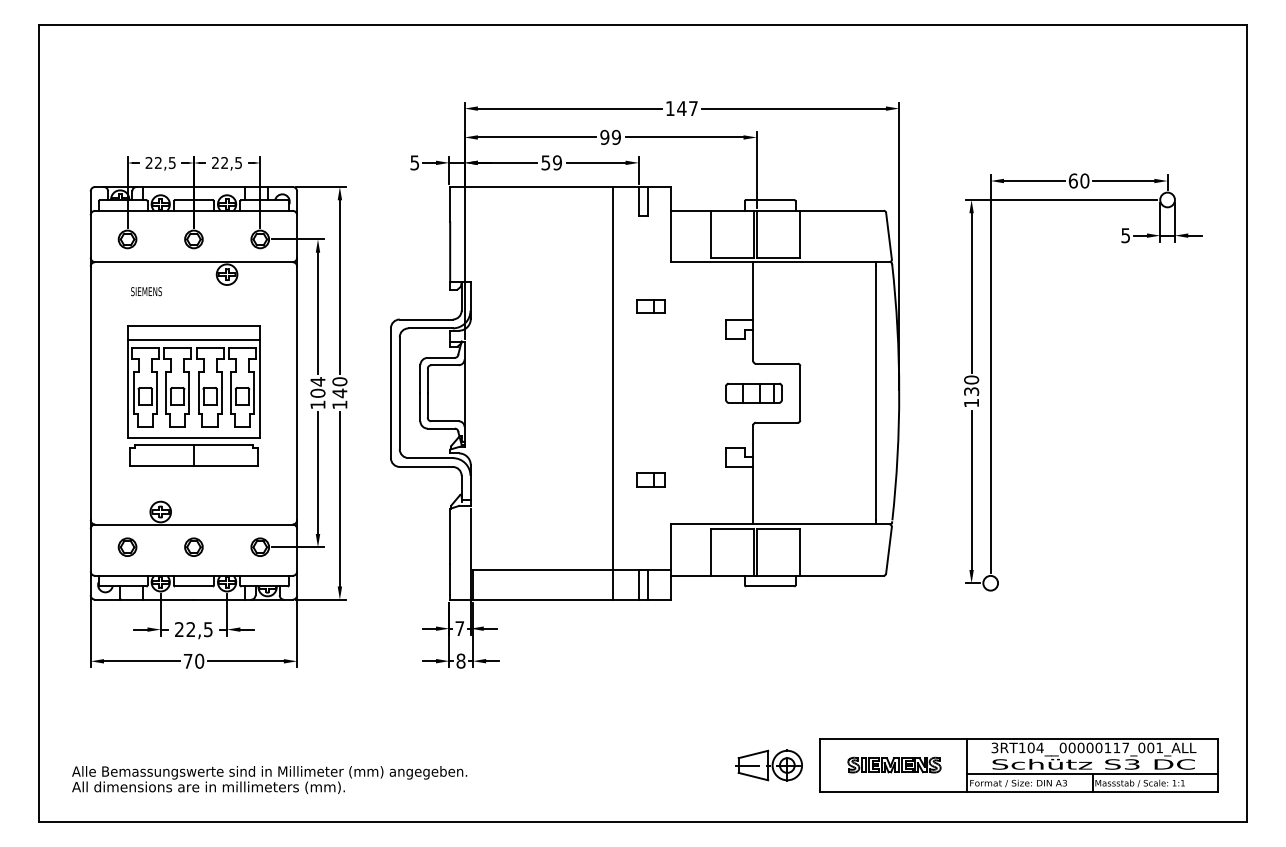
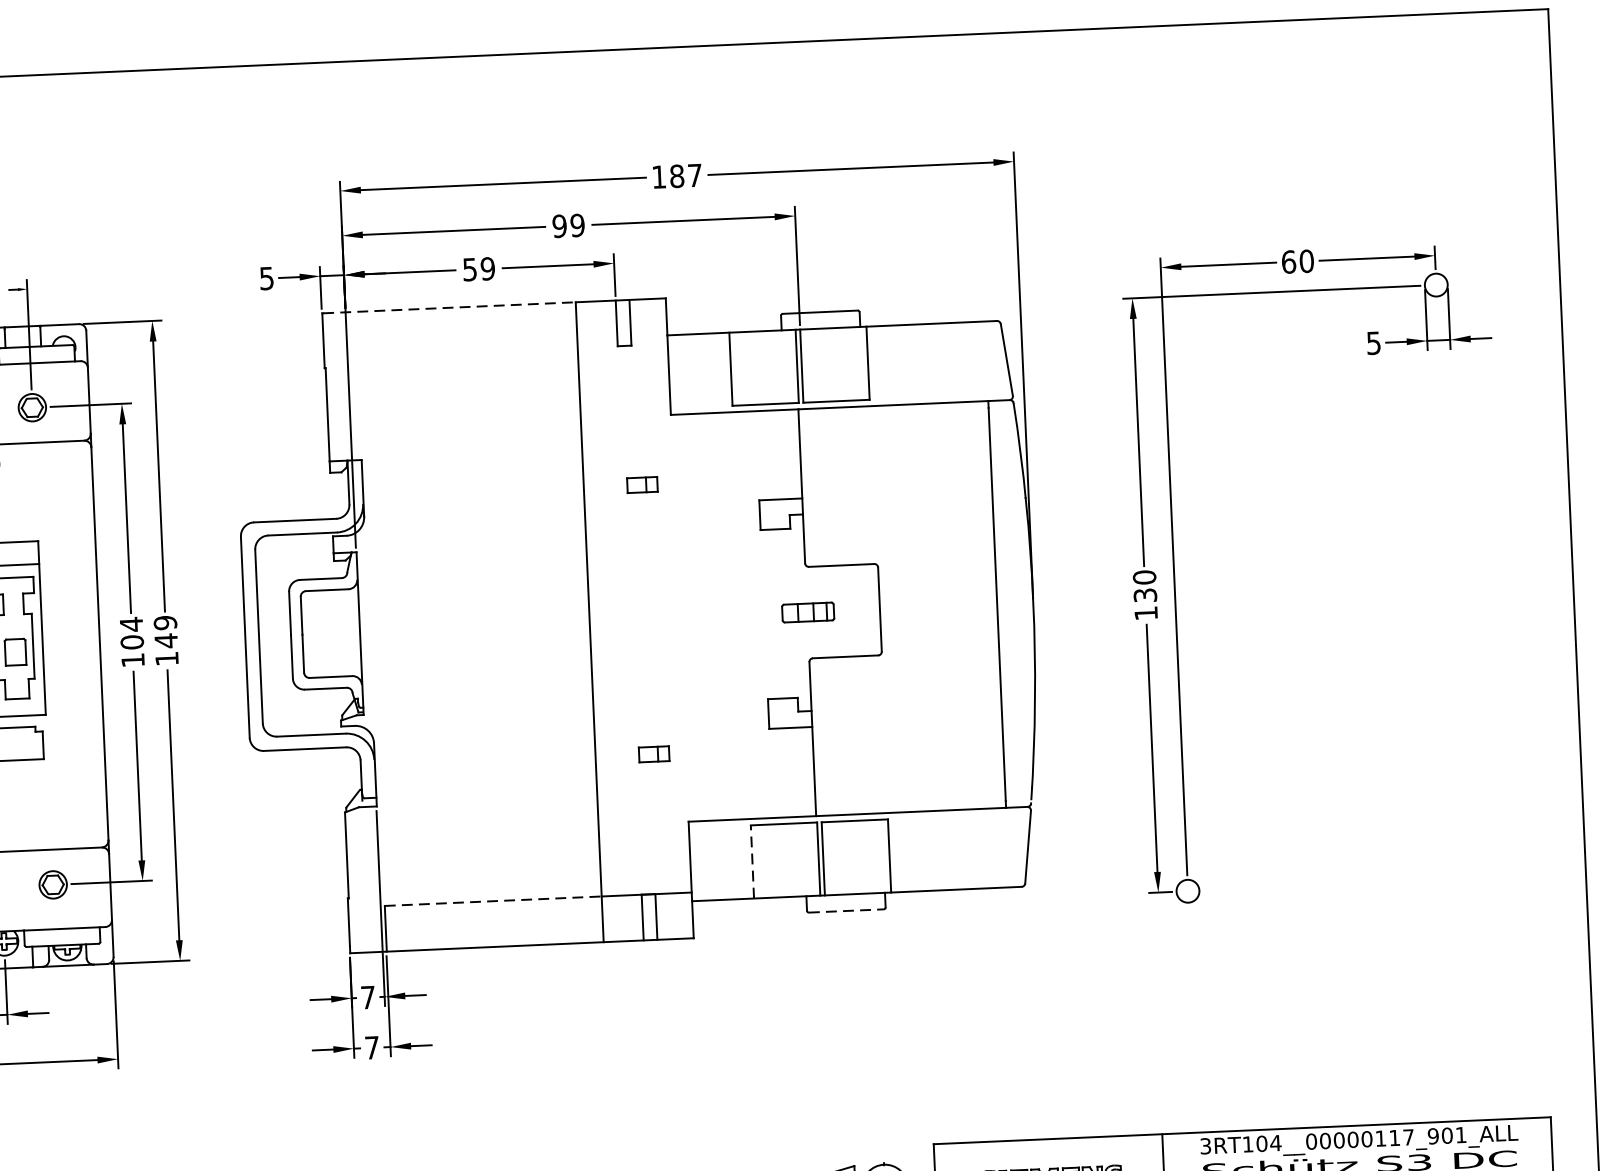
text: (681, 108) -> (676, 176), 147 -> 187
line: (532, 186) -> (450, 307), solid -> dashed
part: (650, 306) -> (641, 485), size x0.7
text: (339, 381) -> (164, 622), 140 -> 149
part: (753, 392) -> (807, 611), size x0.6
part: (650, 479) -> (653, 753), size x0.7
line: (711, 552) -> (753, 862), solid -> dashed
line: (543, 570) -> (493, 901), solid -> dashed
line: (770, 586) -> (846, 911), solid -> dashed
text: (460, 660) -> (371, 1046), 8 -> 7
text: (1141, 748) -> (1432, 1137), 3RT104__00000117_001_ALL -> 3RT104__00000117_901_ALL

